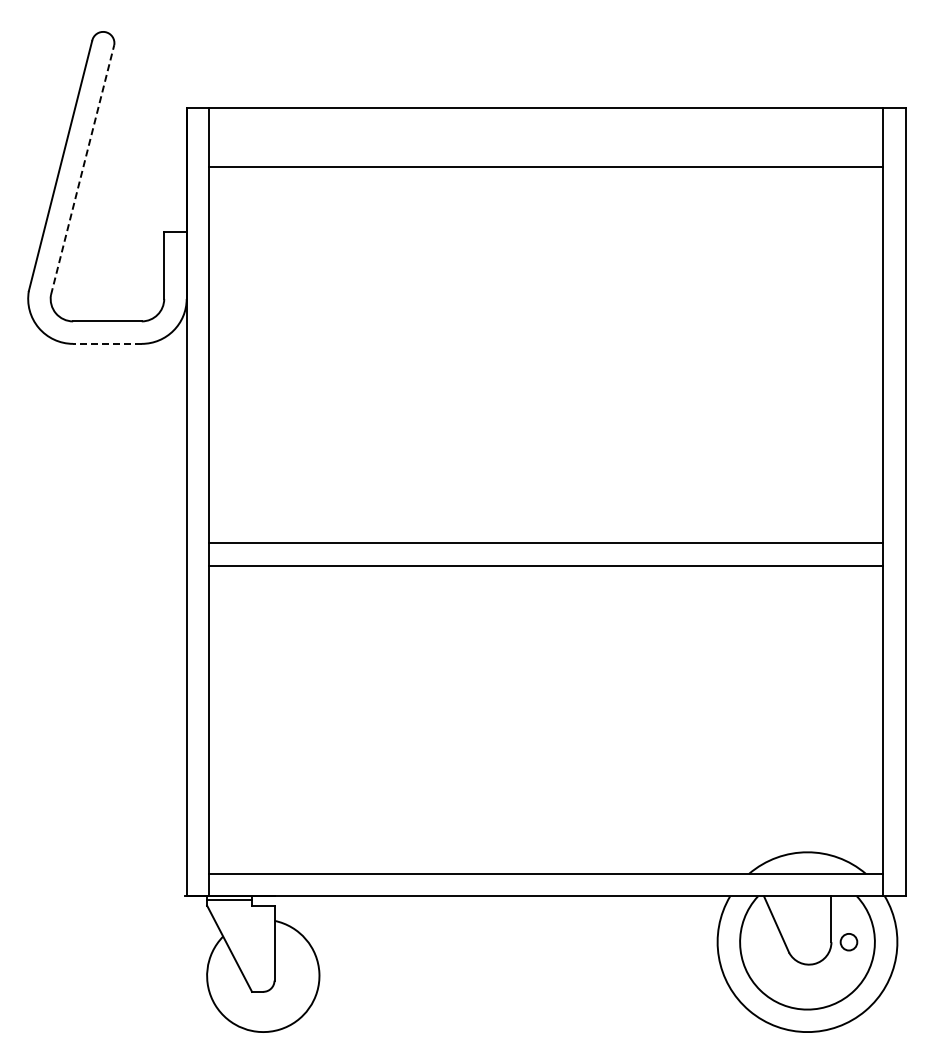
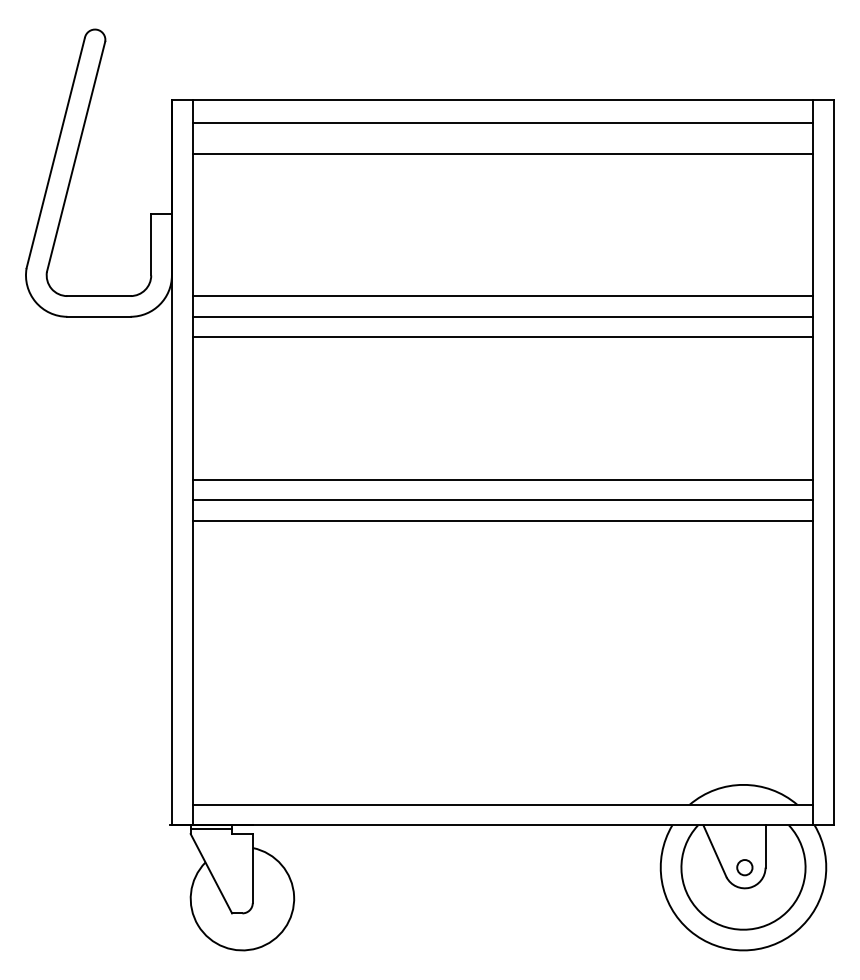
line: (546, 133) -> (503, 123), added
line: (82, 170) -> (75, 157), dashed -> solid
line: (546, 321) -> (503, 296), added
line: (106, 343) -> (98, 316), dashed -> solid
line: (546, 343) -> (503, 316), added
line: (546, 366) -> (503, 337), added
line: (546, 520) -> (503, 479), added
circle: (848, 942) -> (744, 867), moved

